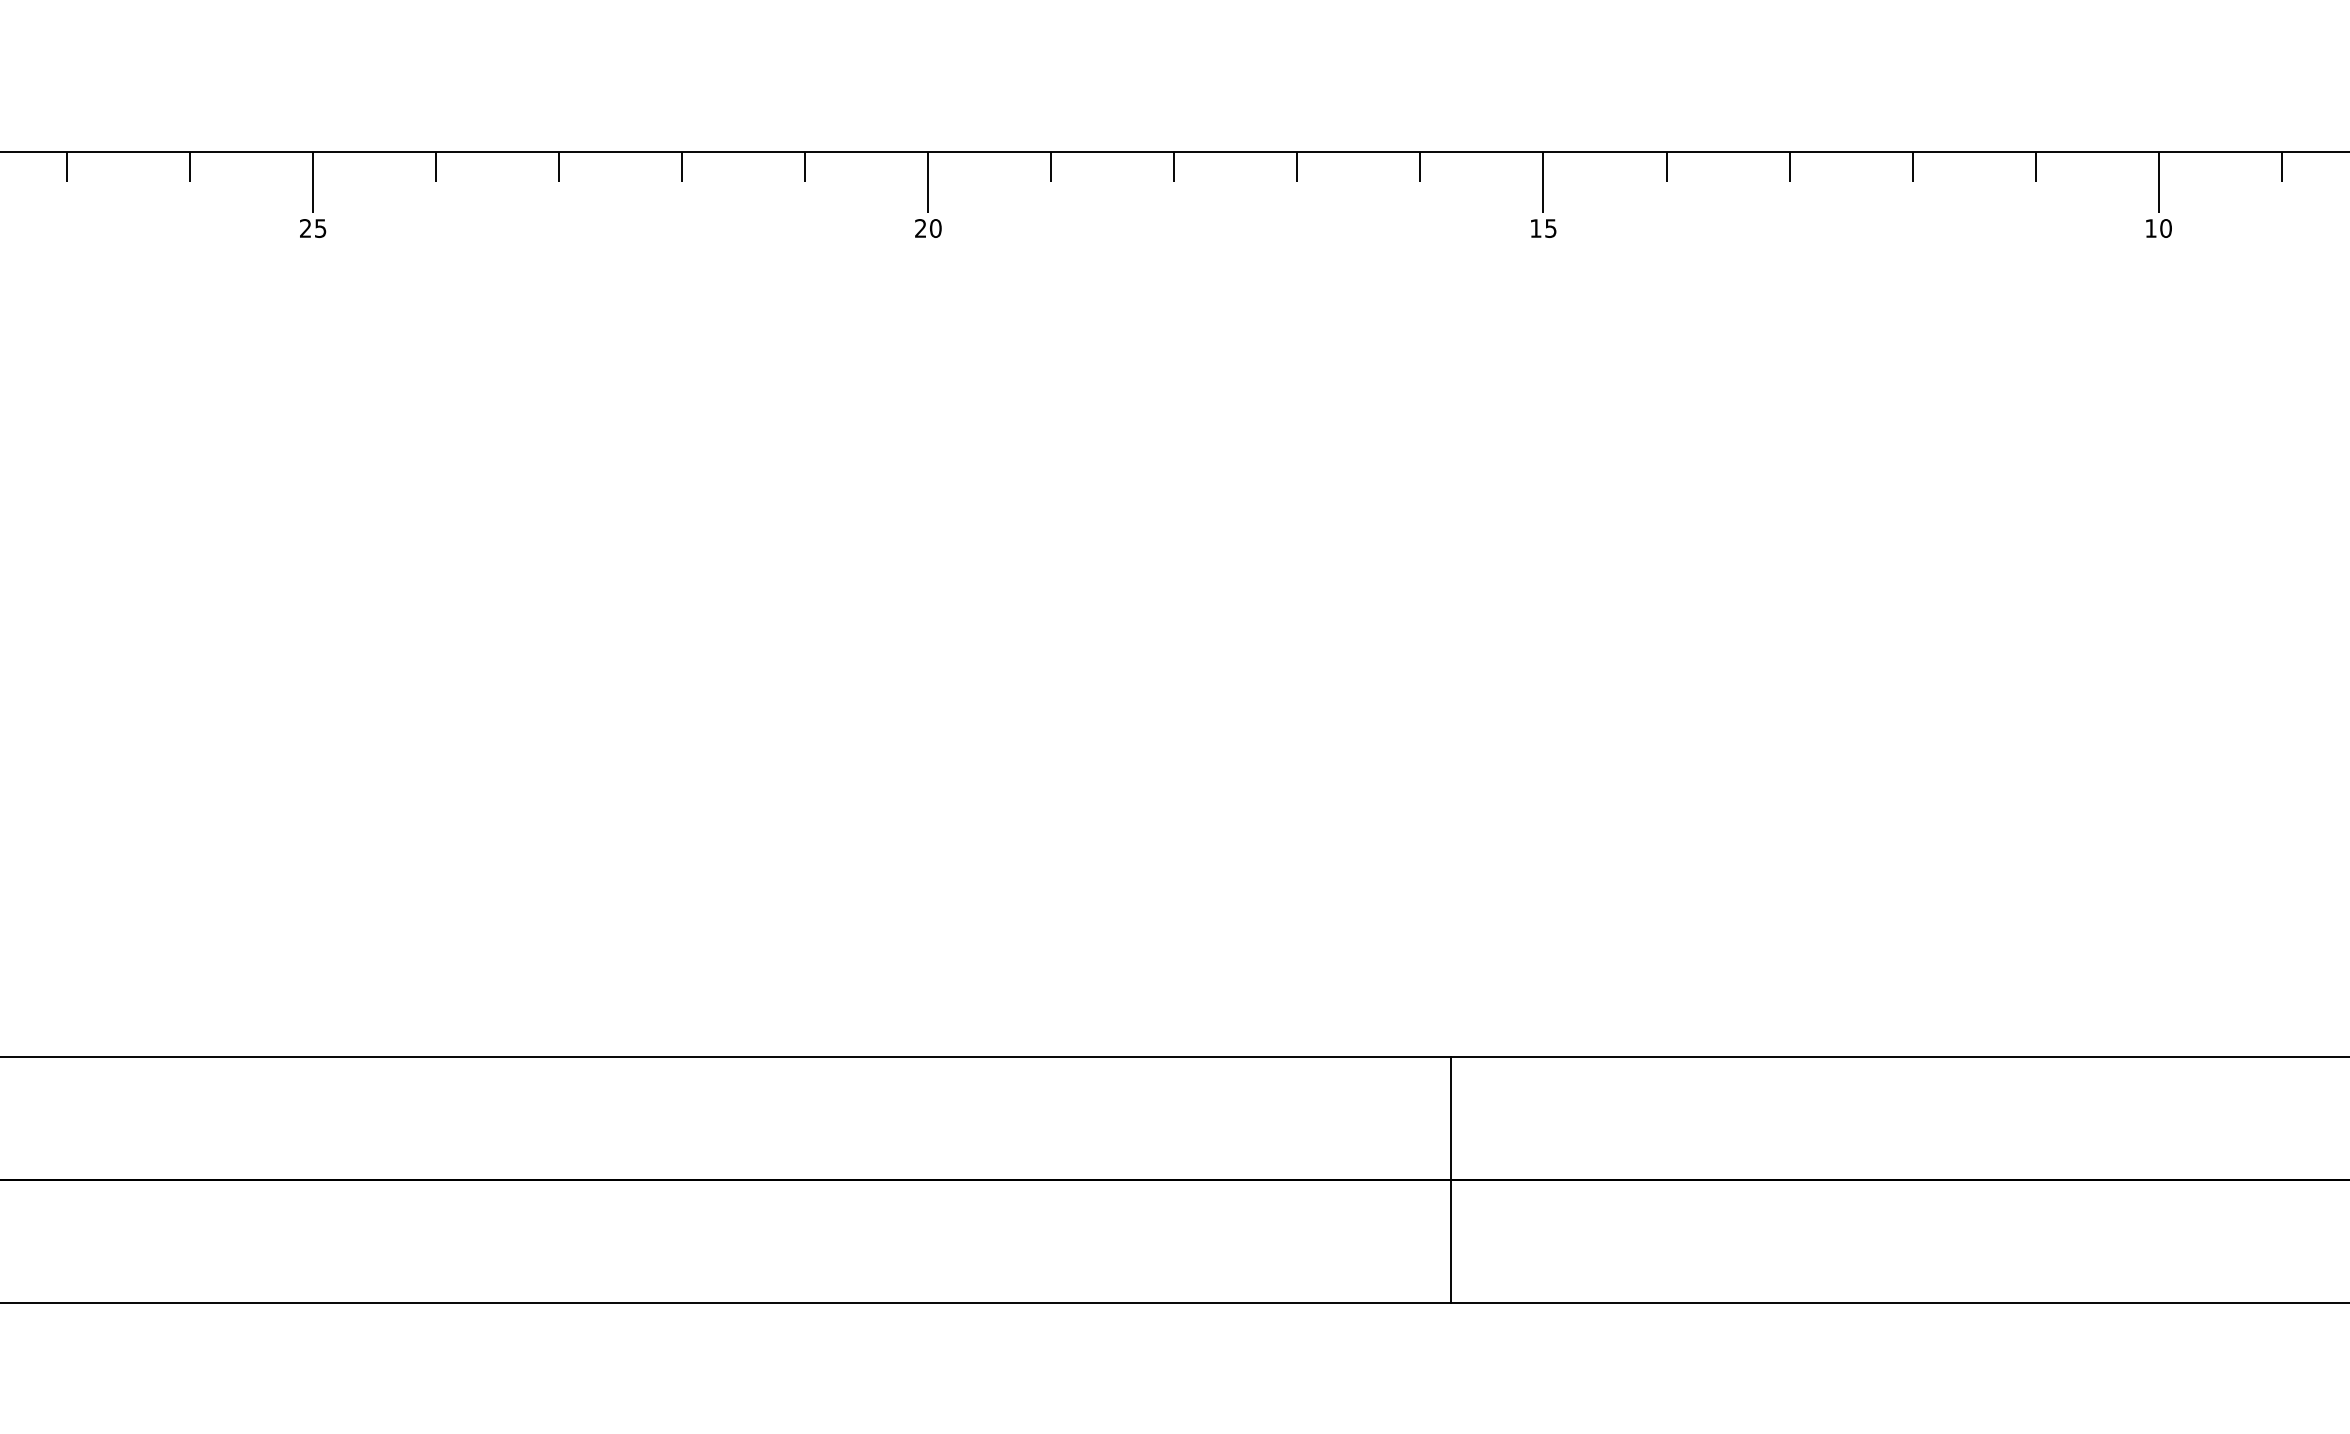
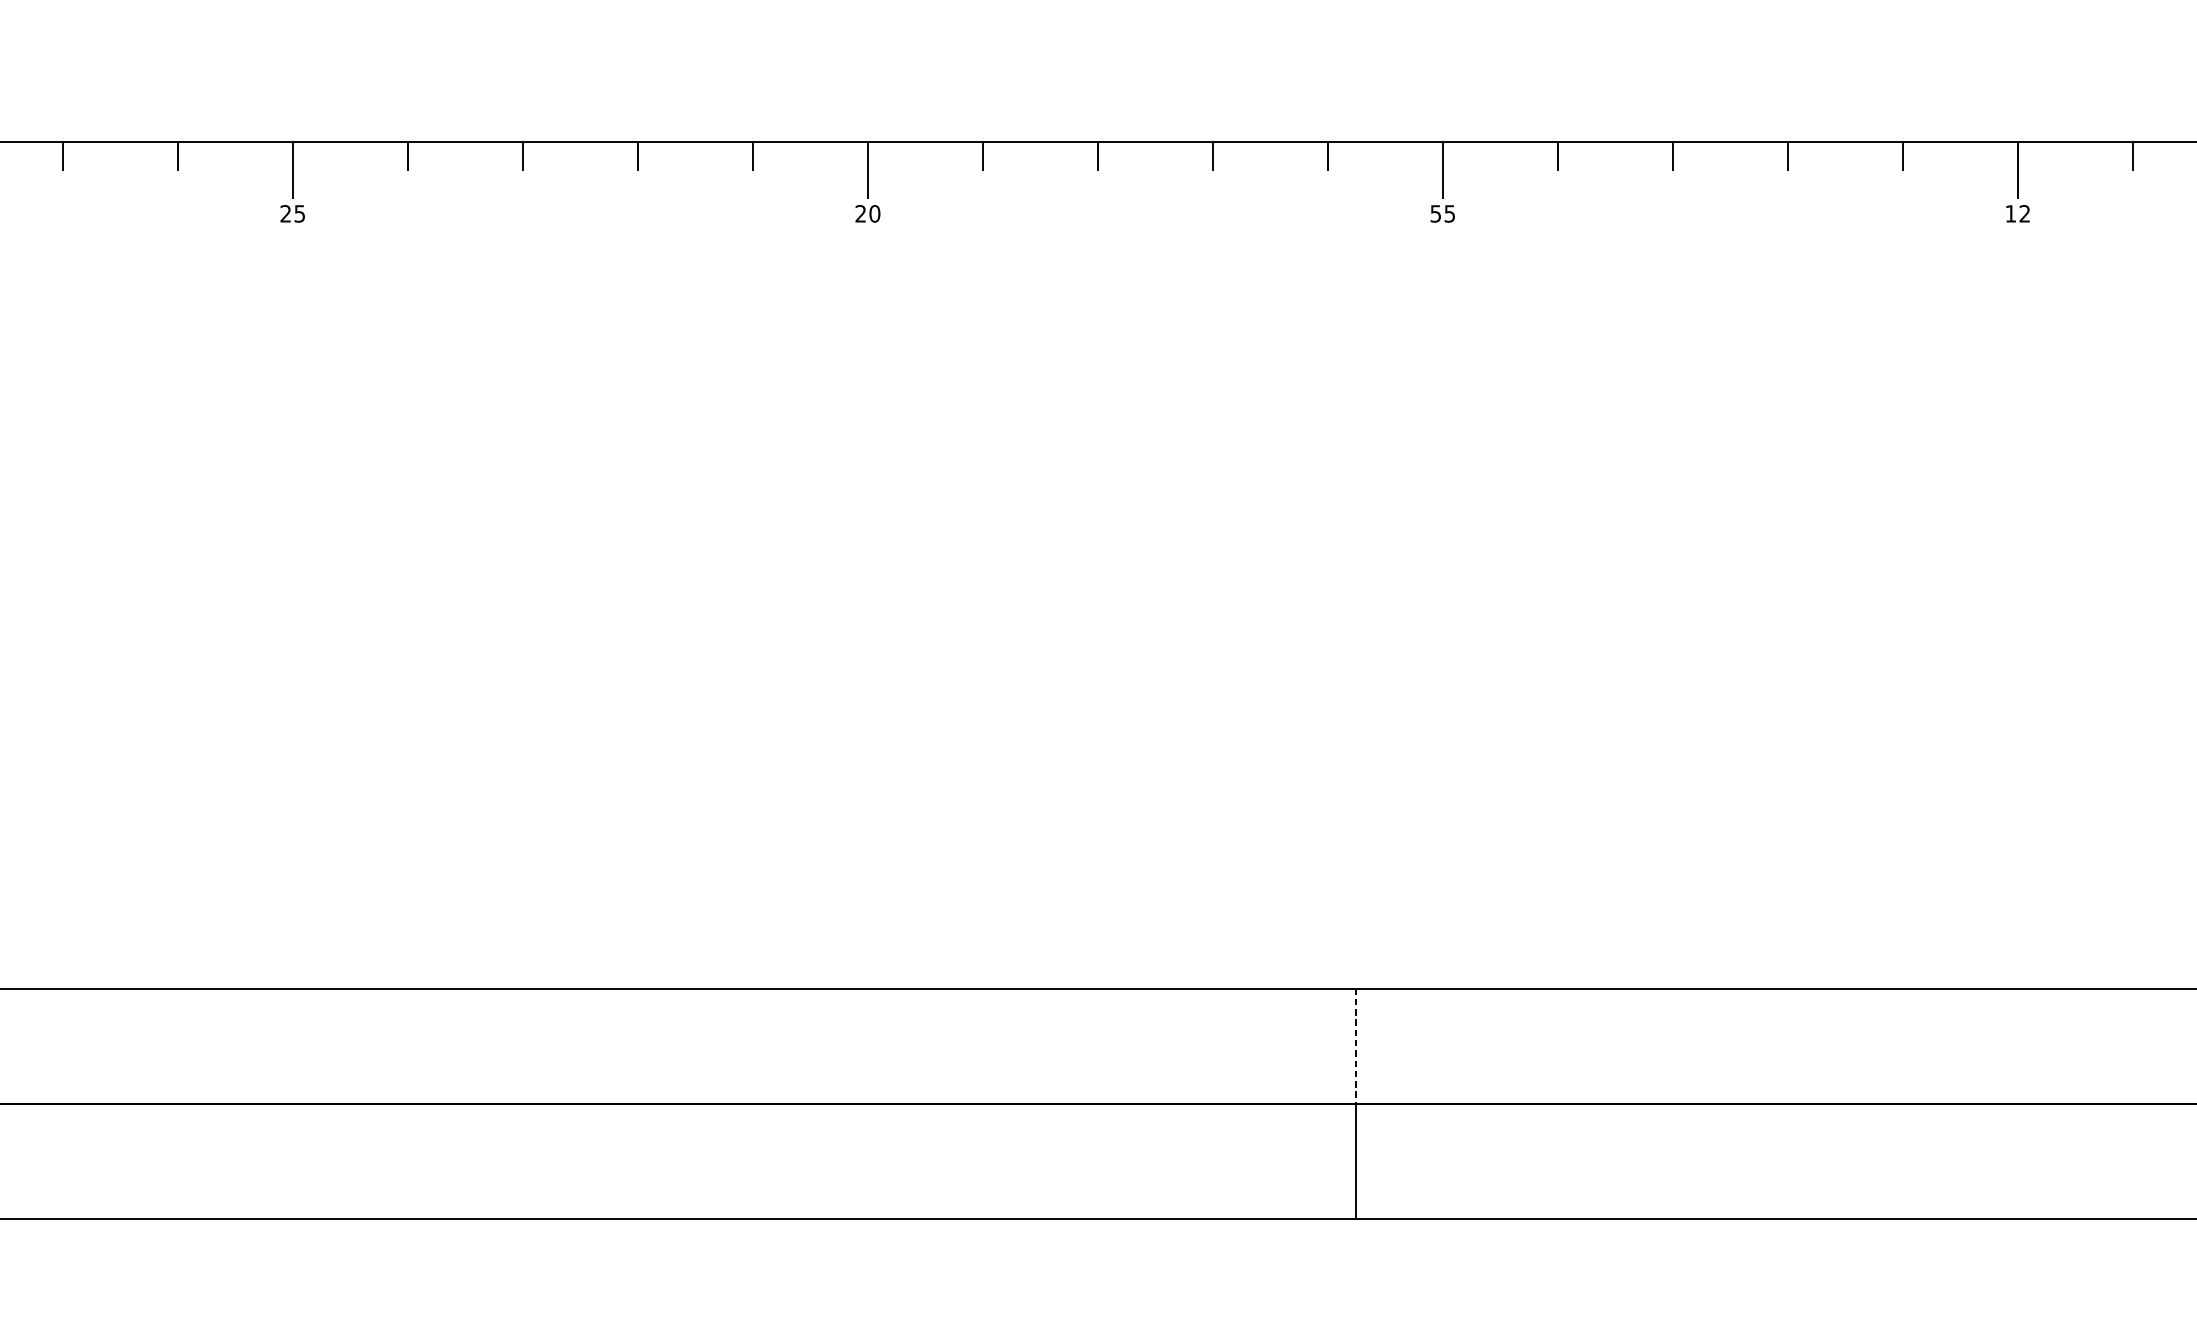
text: (1535, 228) -> (1435, 213), 15 -> 55
text: (2165, 228) -> (2024, 213), 10 -> 12
line: (1450, 1118) -> (1356, 1045), solid -> dashed

